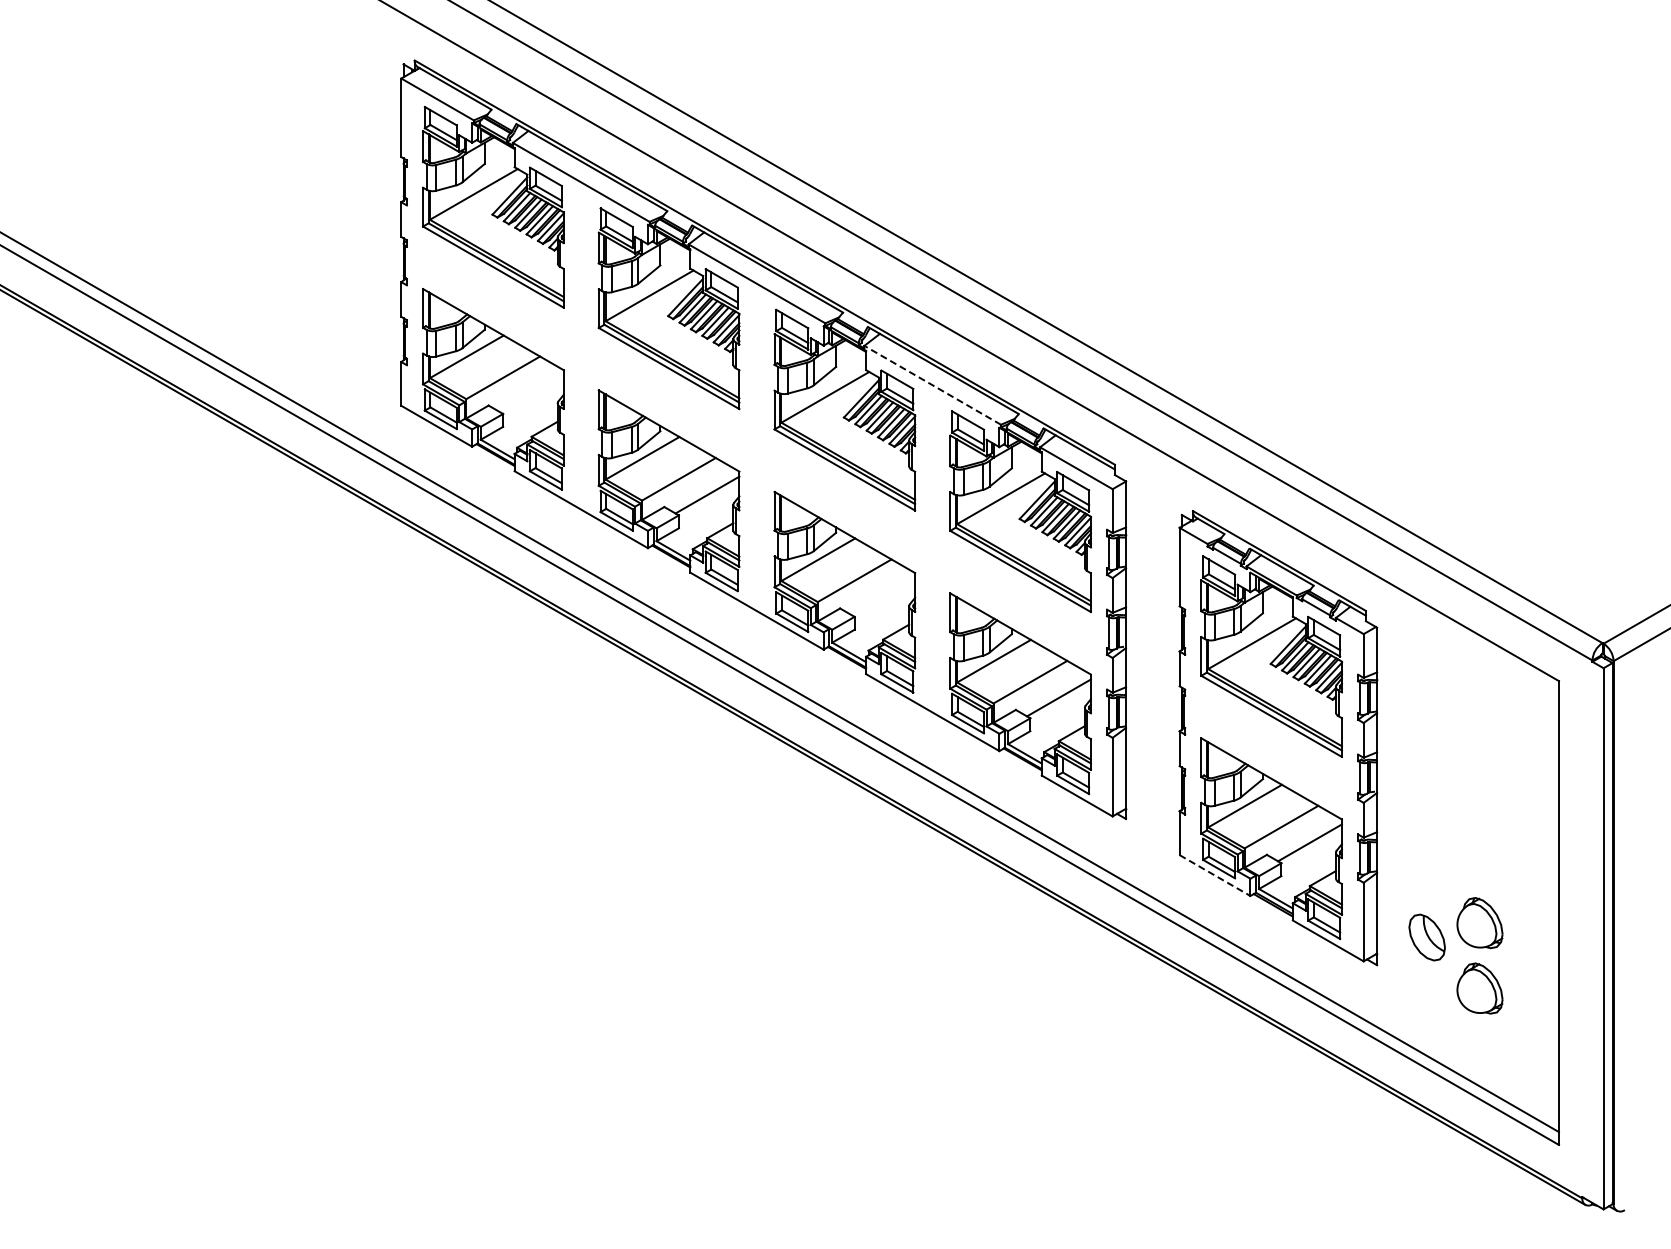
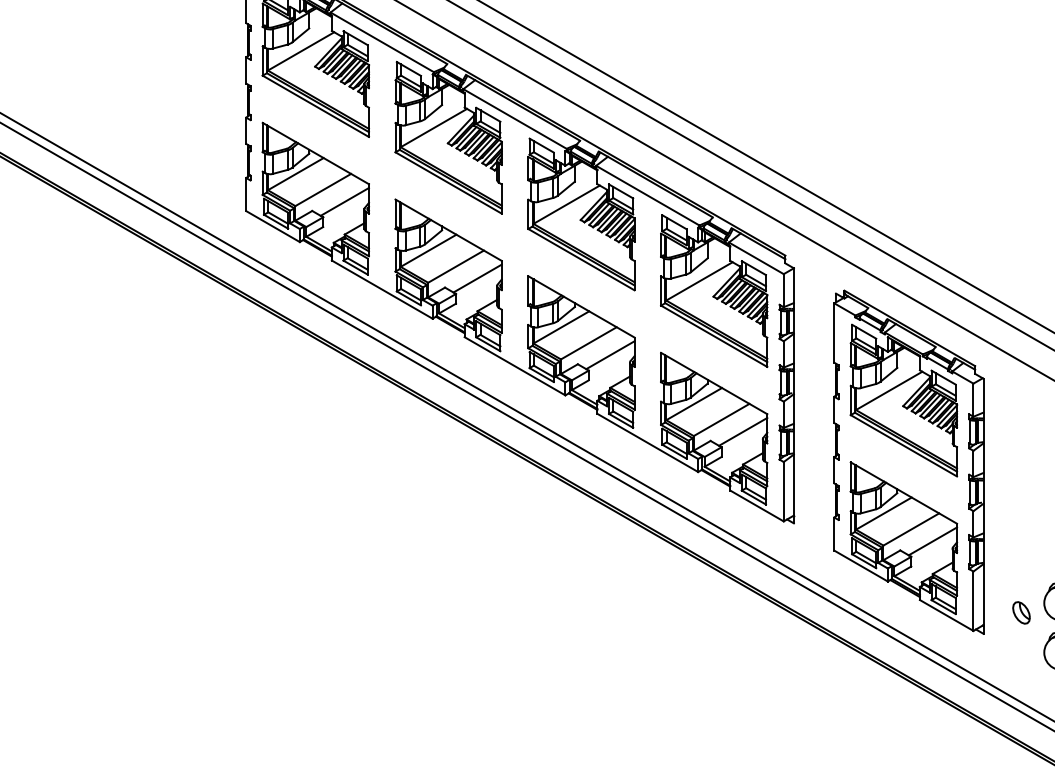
line: (932, 385) -> (647, 195), dashed -> solid
line: (531, 393) -> (344, 201), added
line: (883, 596) -> (610, 355), added
line: (1215, 875) -> (861, 566), dashed -> solid
part: (1427, 937) -> (1021, 612), size x0.62

